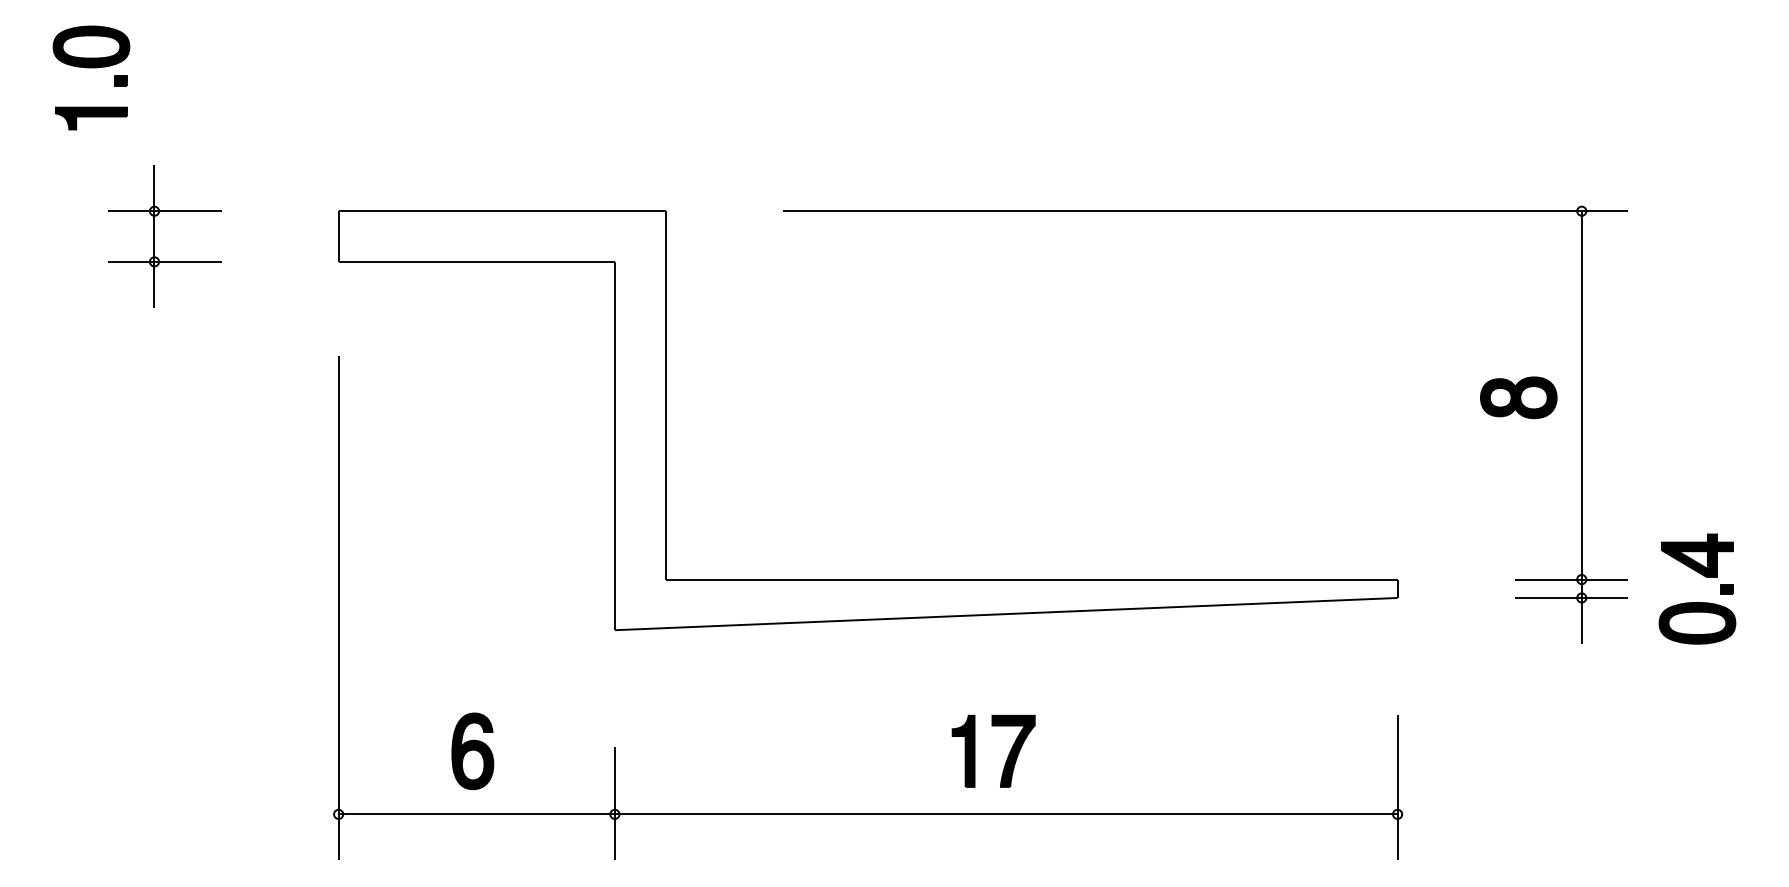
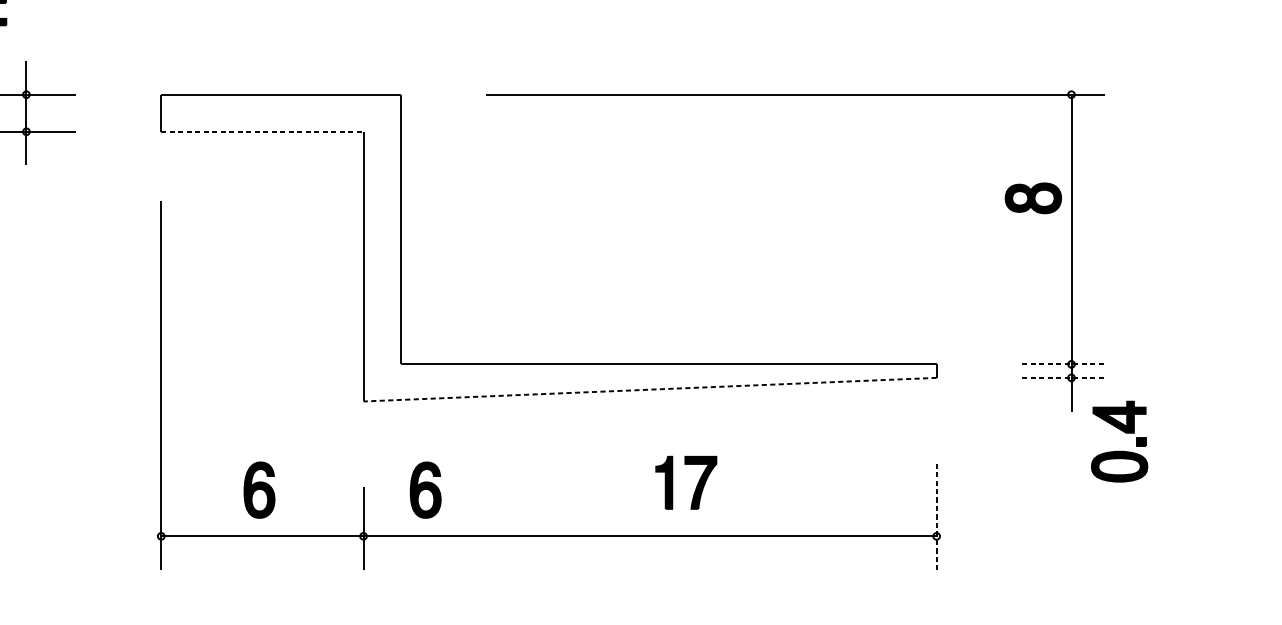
line: (477, 261) -> (262, 131), solid -> dashed
part: (1518, 397) -> (1033, 198), moved
part: (1703, 576) -> (1124, 432), moved
line: (1571, 579) -> (1063, 364), solid -> dashed
line: (1571, 597) -> (1063, 377), solid -> dashed
line: (1006, 614) -> (650, 389), solid -> dashed
part: (699, 751) -> (425, 490), added
part: (1007, 756) -> (696, 486), moved
line: (1397, 787) -> (936, 516), solid -> dashed

